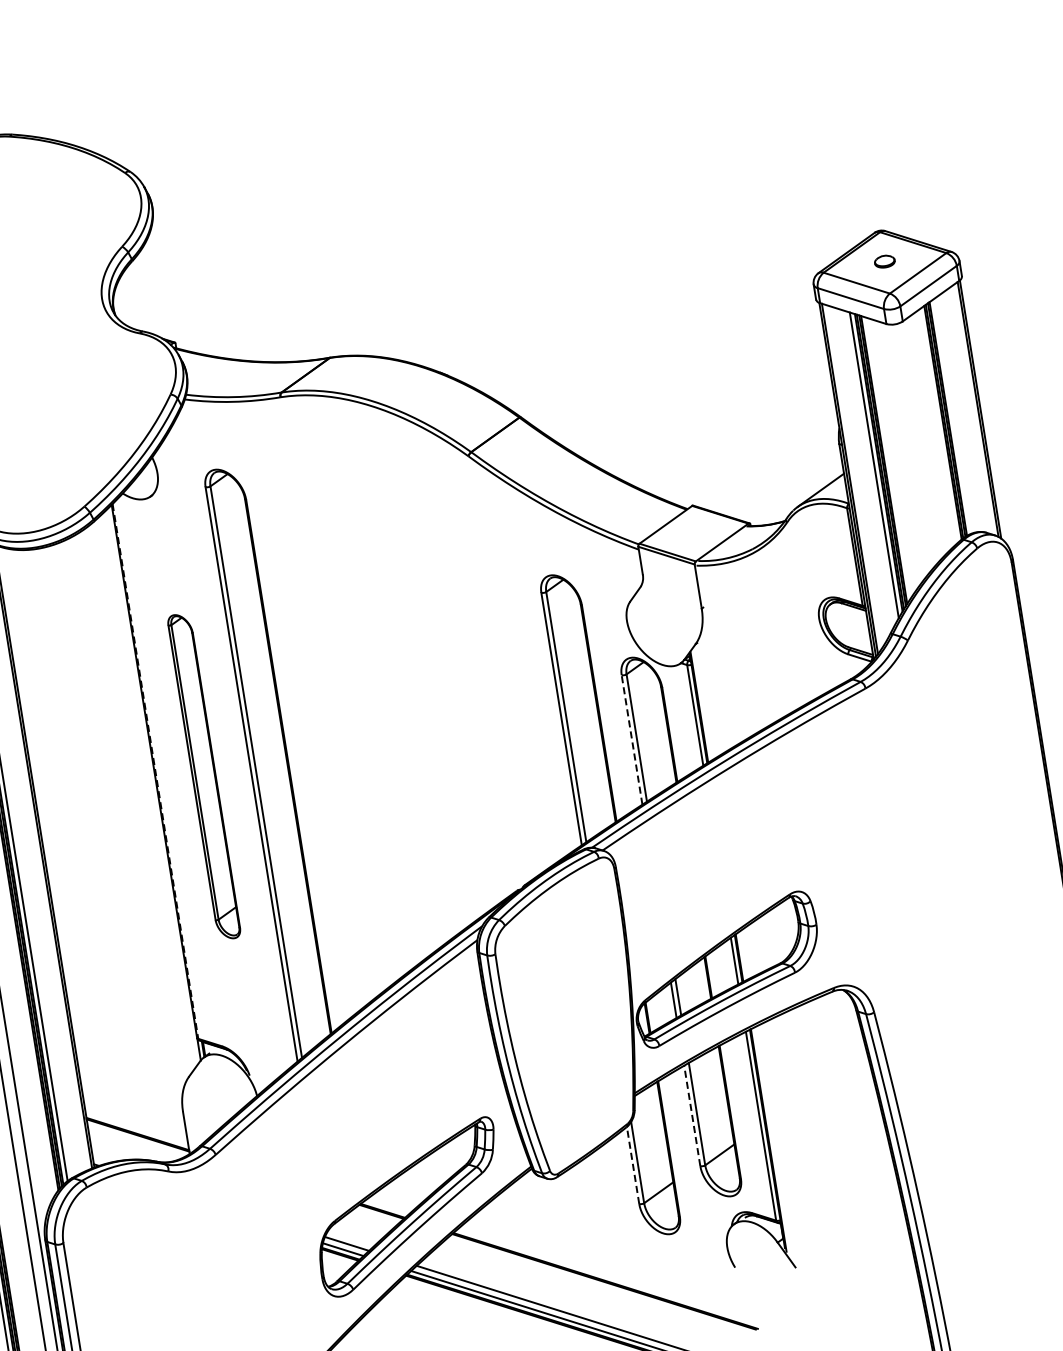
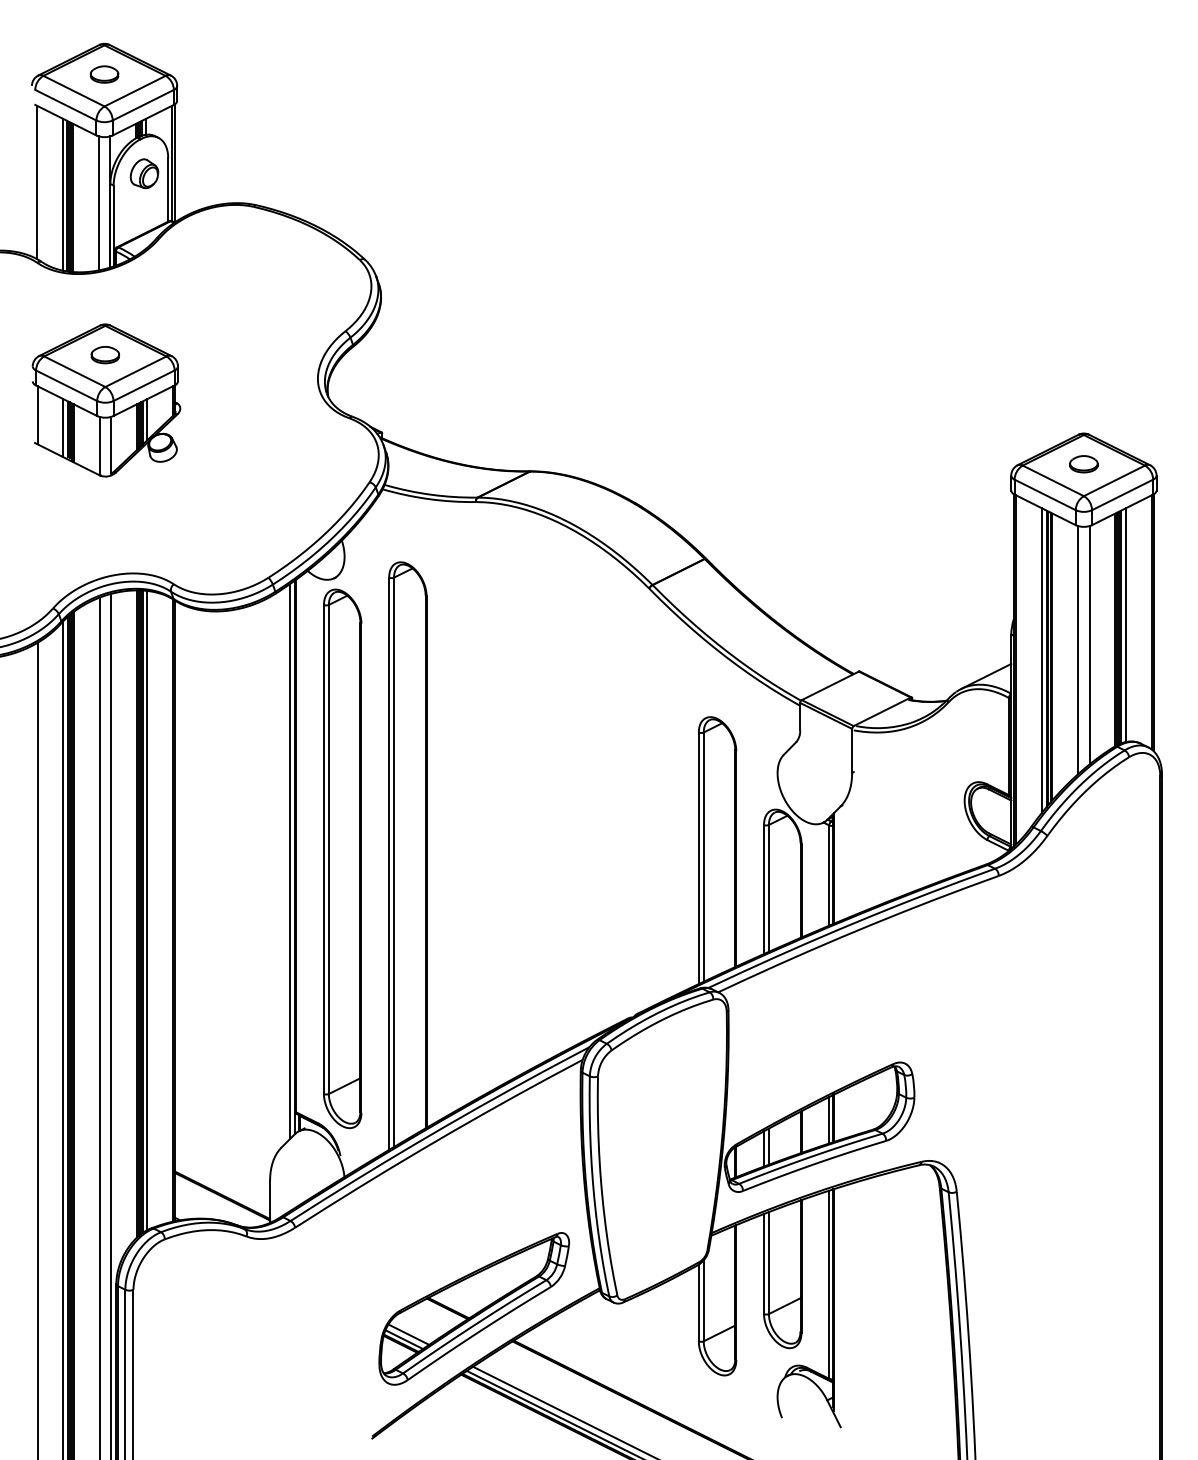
part: (884, 261) -> (1083, 464), size x1.43
line: (952, 416) -> (1125, 625), added
line: (919, 442) -> (1089, 645), added
line: (909, 449) -> (1078, 650), added
line: (632, 739) -> (764, 889), dashed -> solid
line: (155, 771) -> (296, 846), dashed -> solid
part: (203, 776) -> (342, 858), size x1.67
line: (152, 786) -> (290, 860), added
line: (692, 1115) -> (764, 1263), dashed -> solid
line: (632, 1165) -> (698, 1302), dashed -> solid

